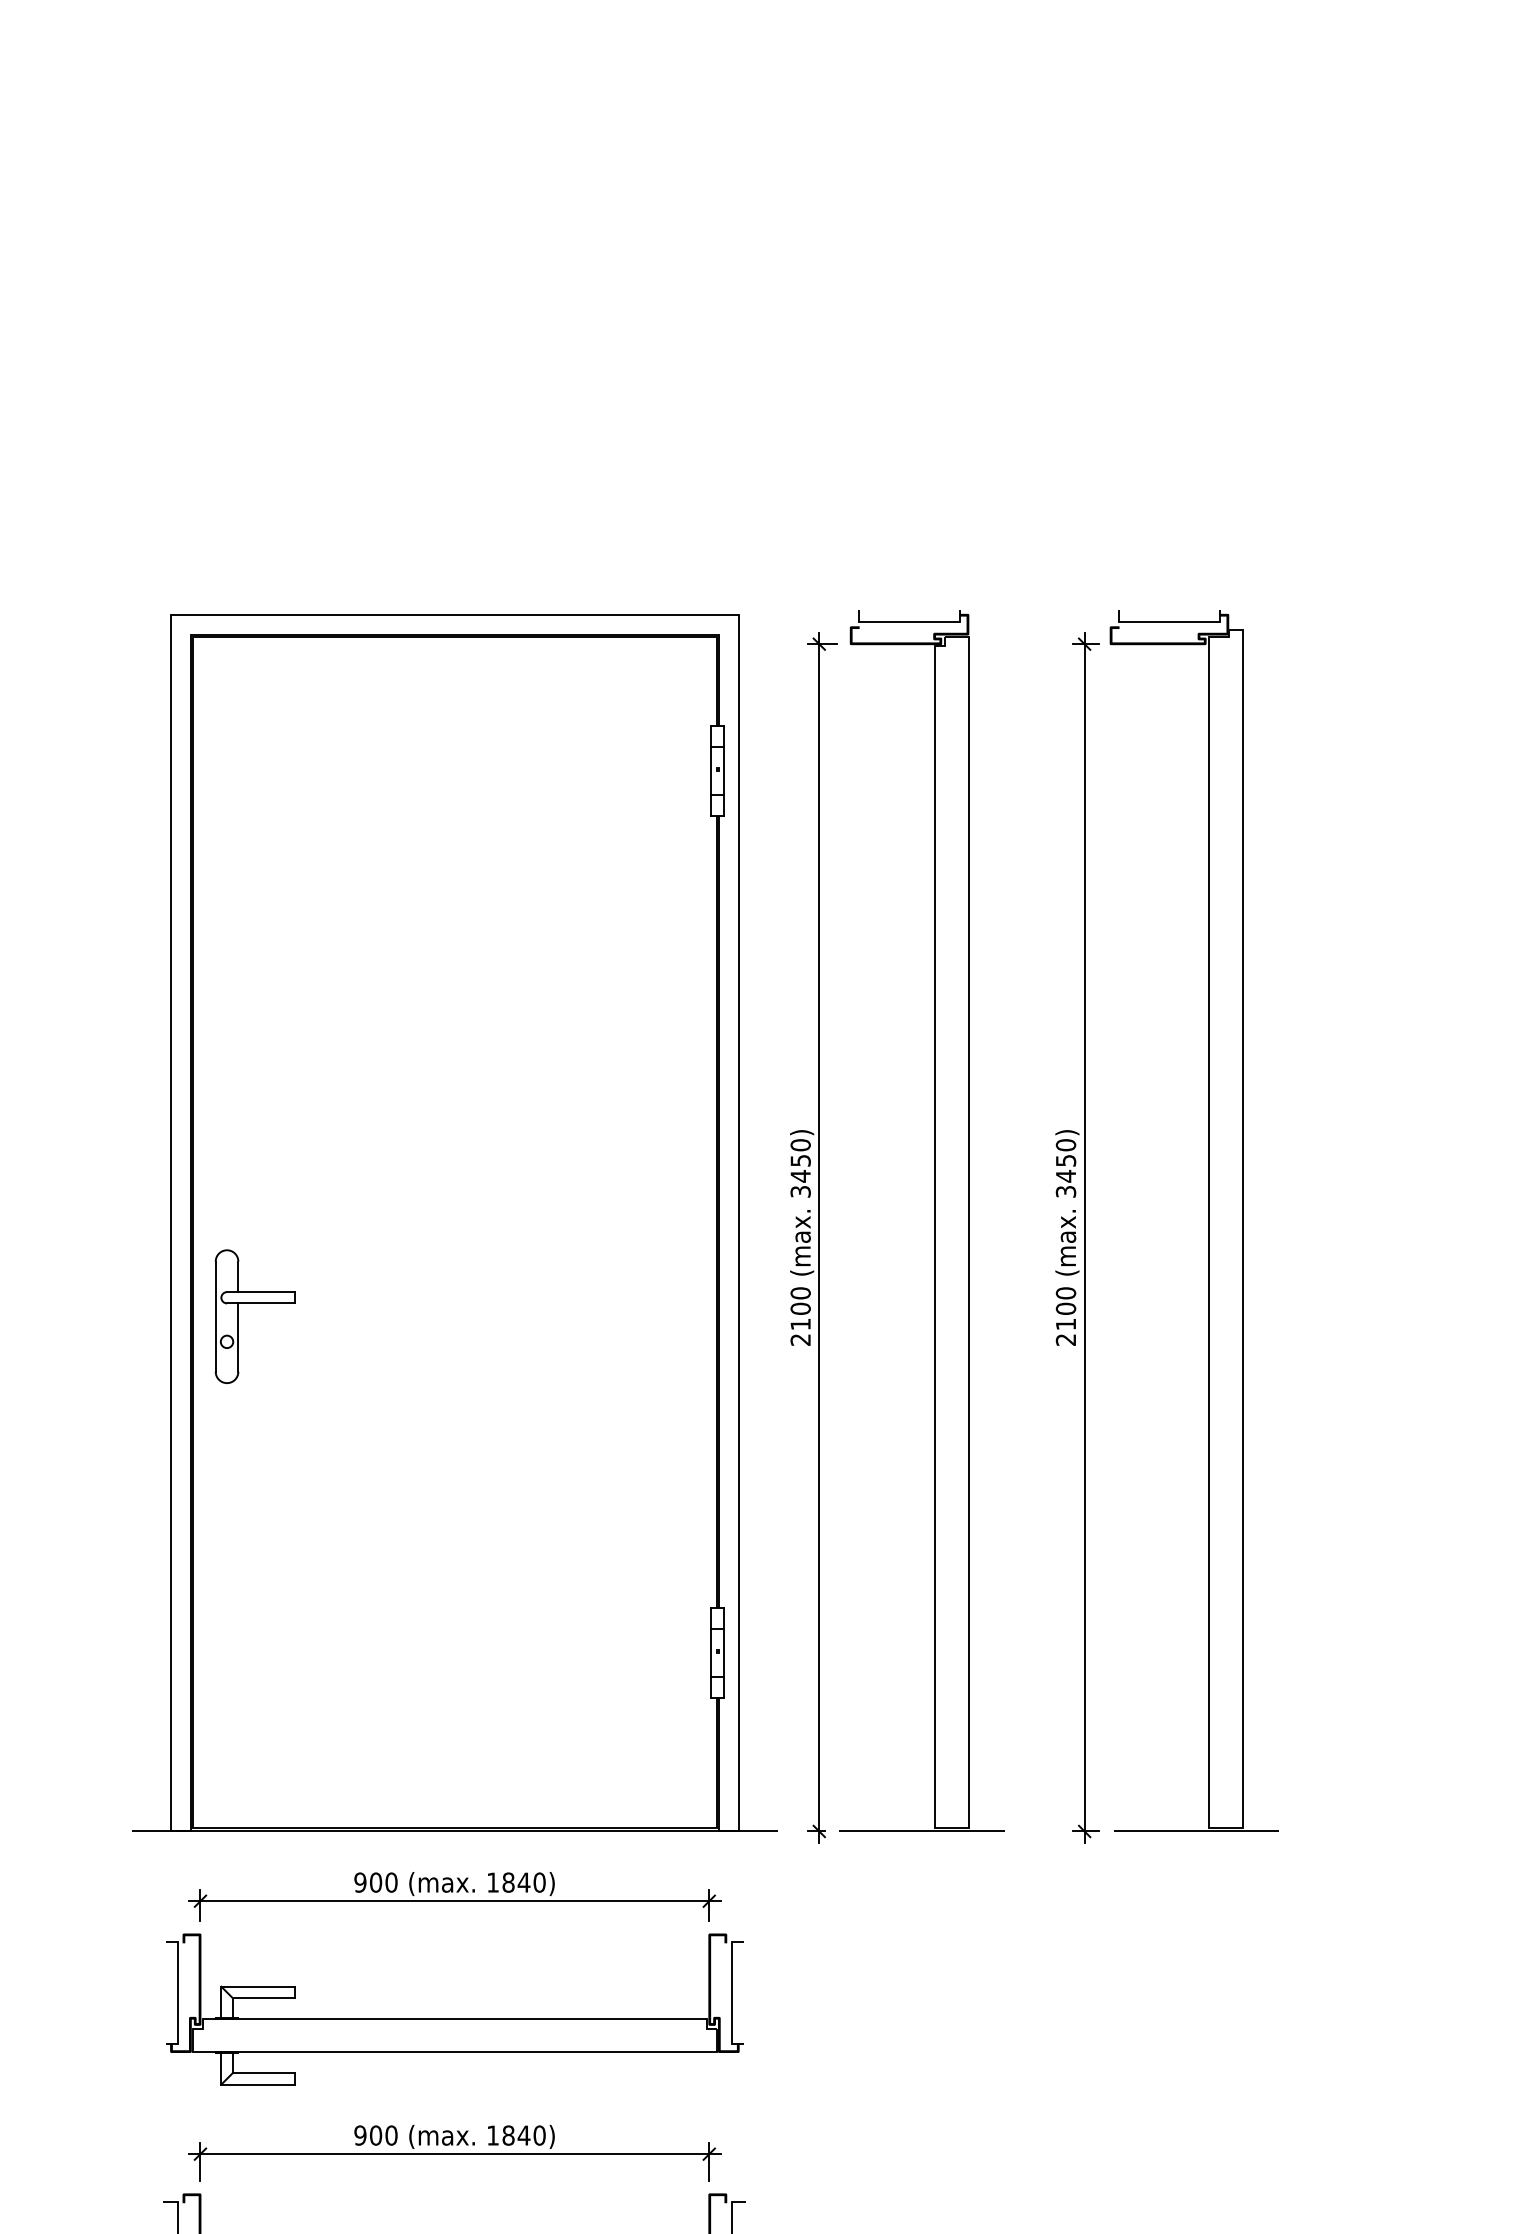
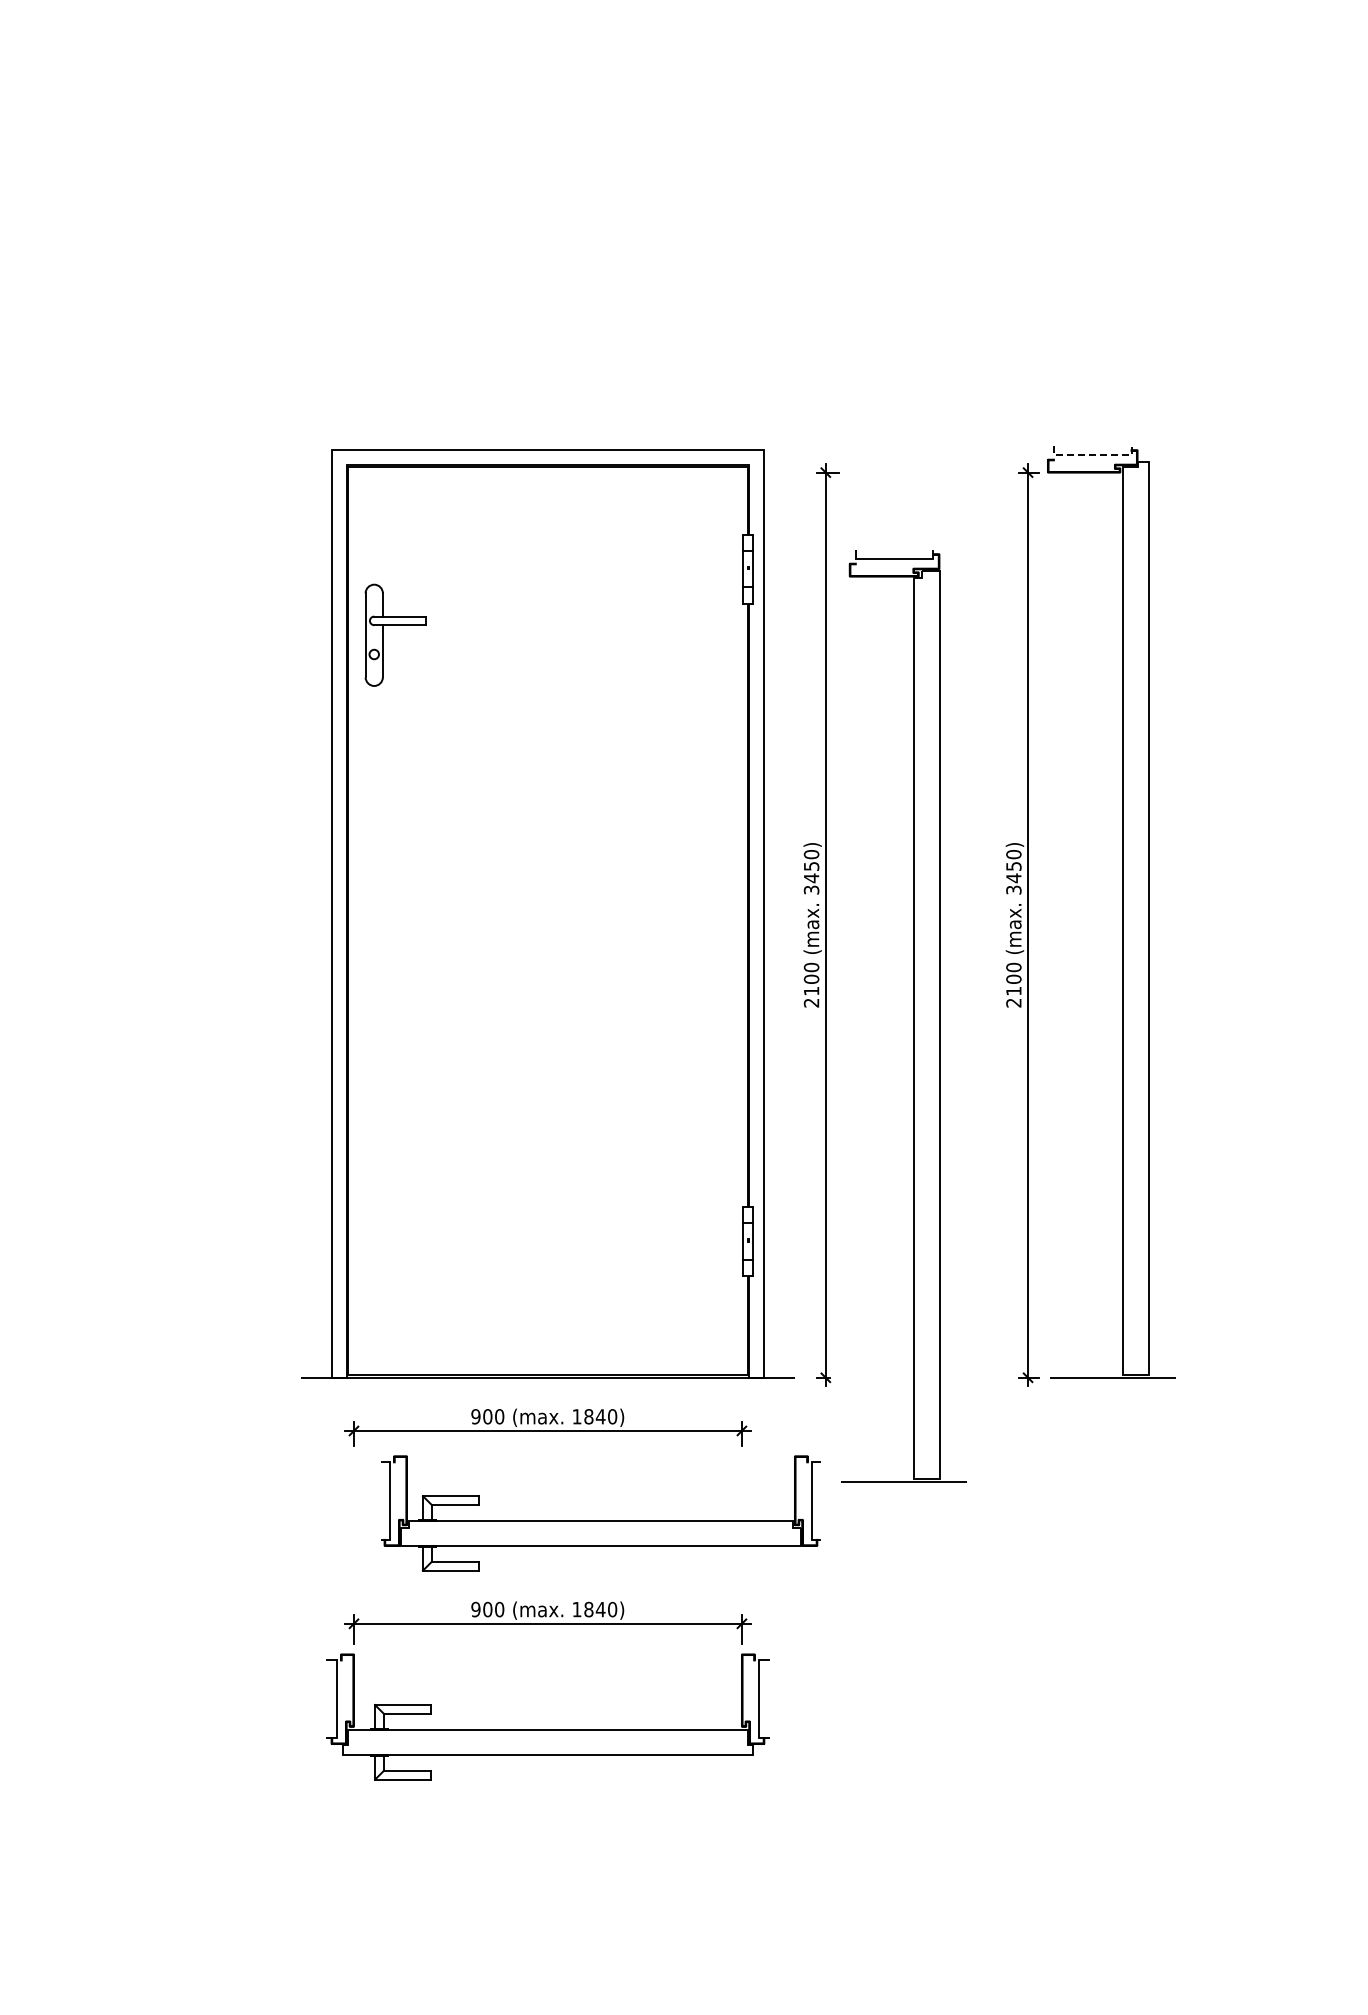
line: (1169, 621) -> (1092, 455), solid -> dashed
part: (934, 1221) -> (913, 1016), moved
part: (254, 1303) -> (395, 625), moved
part: (454, 2018) -> (600, 1520), moved

